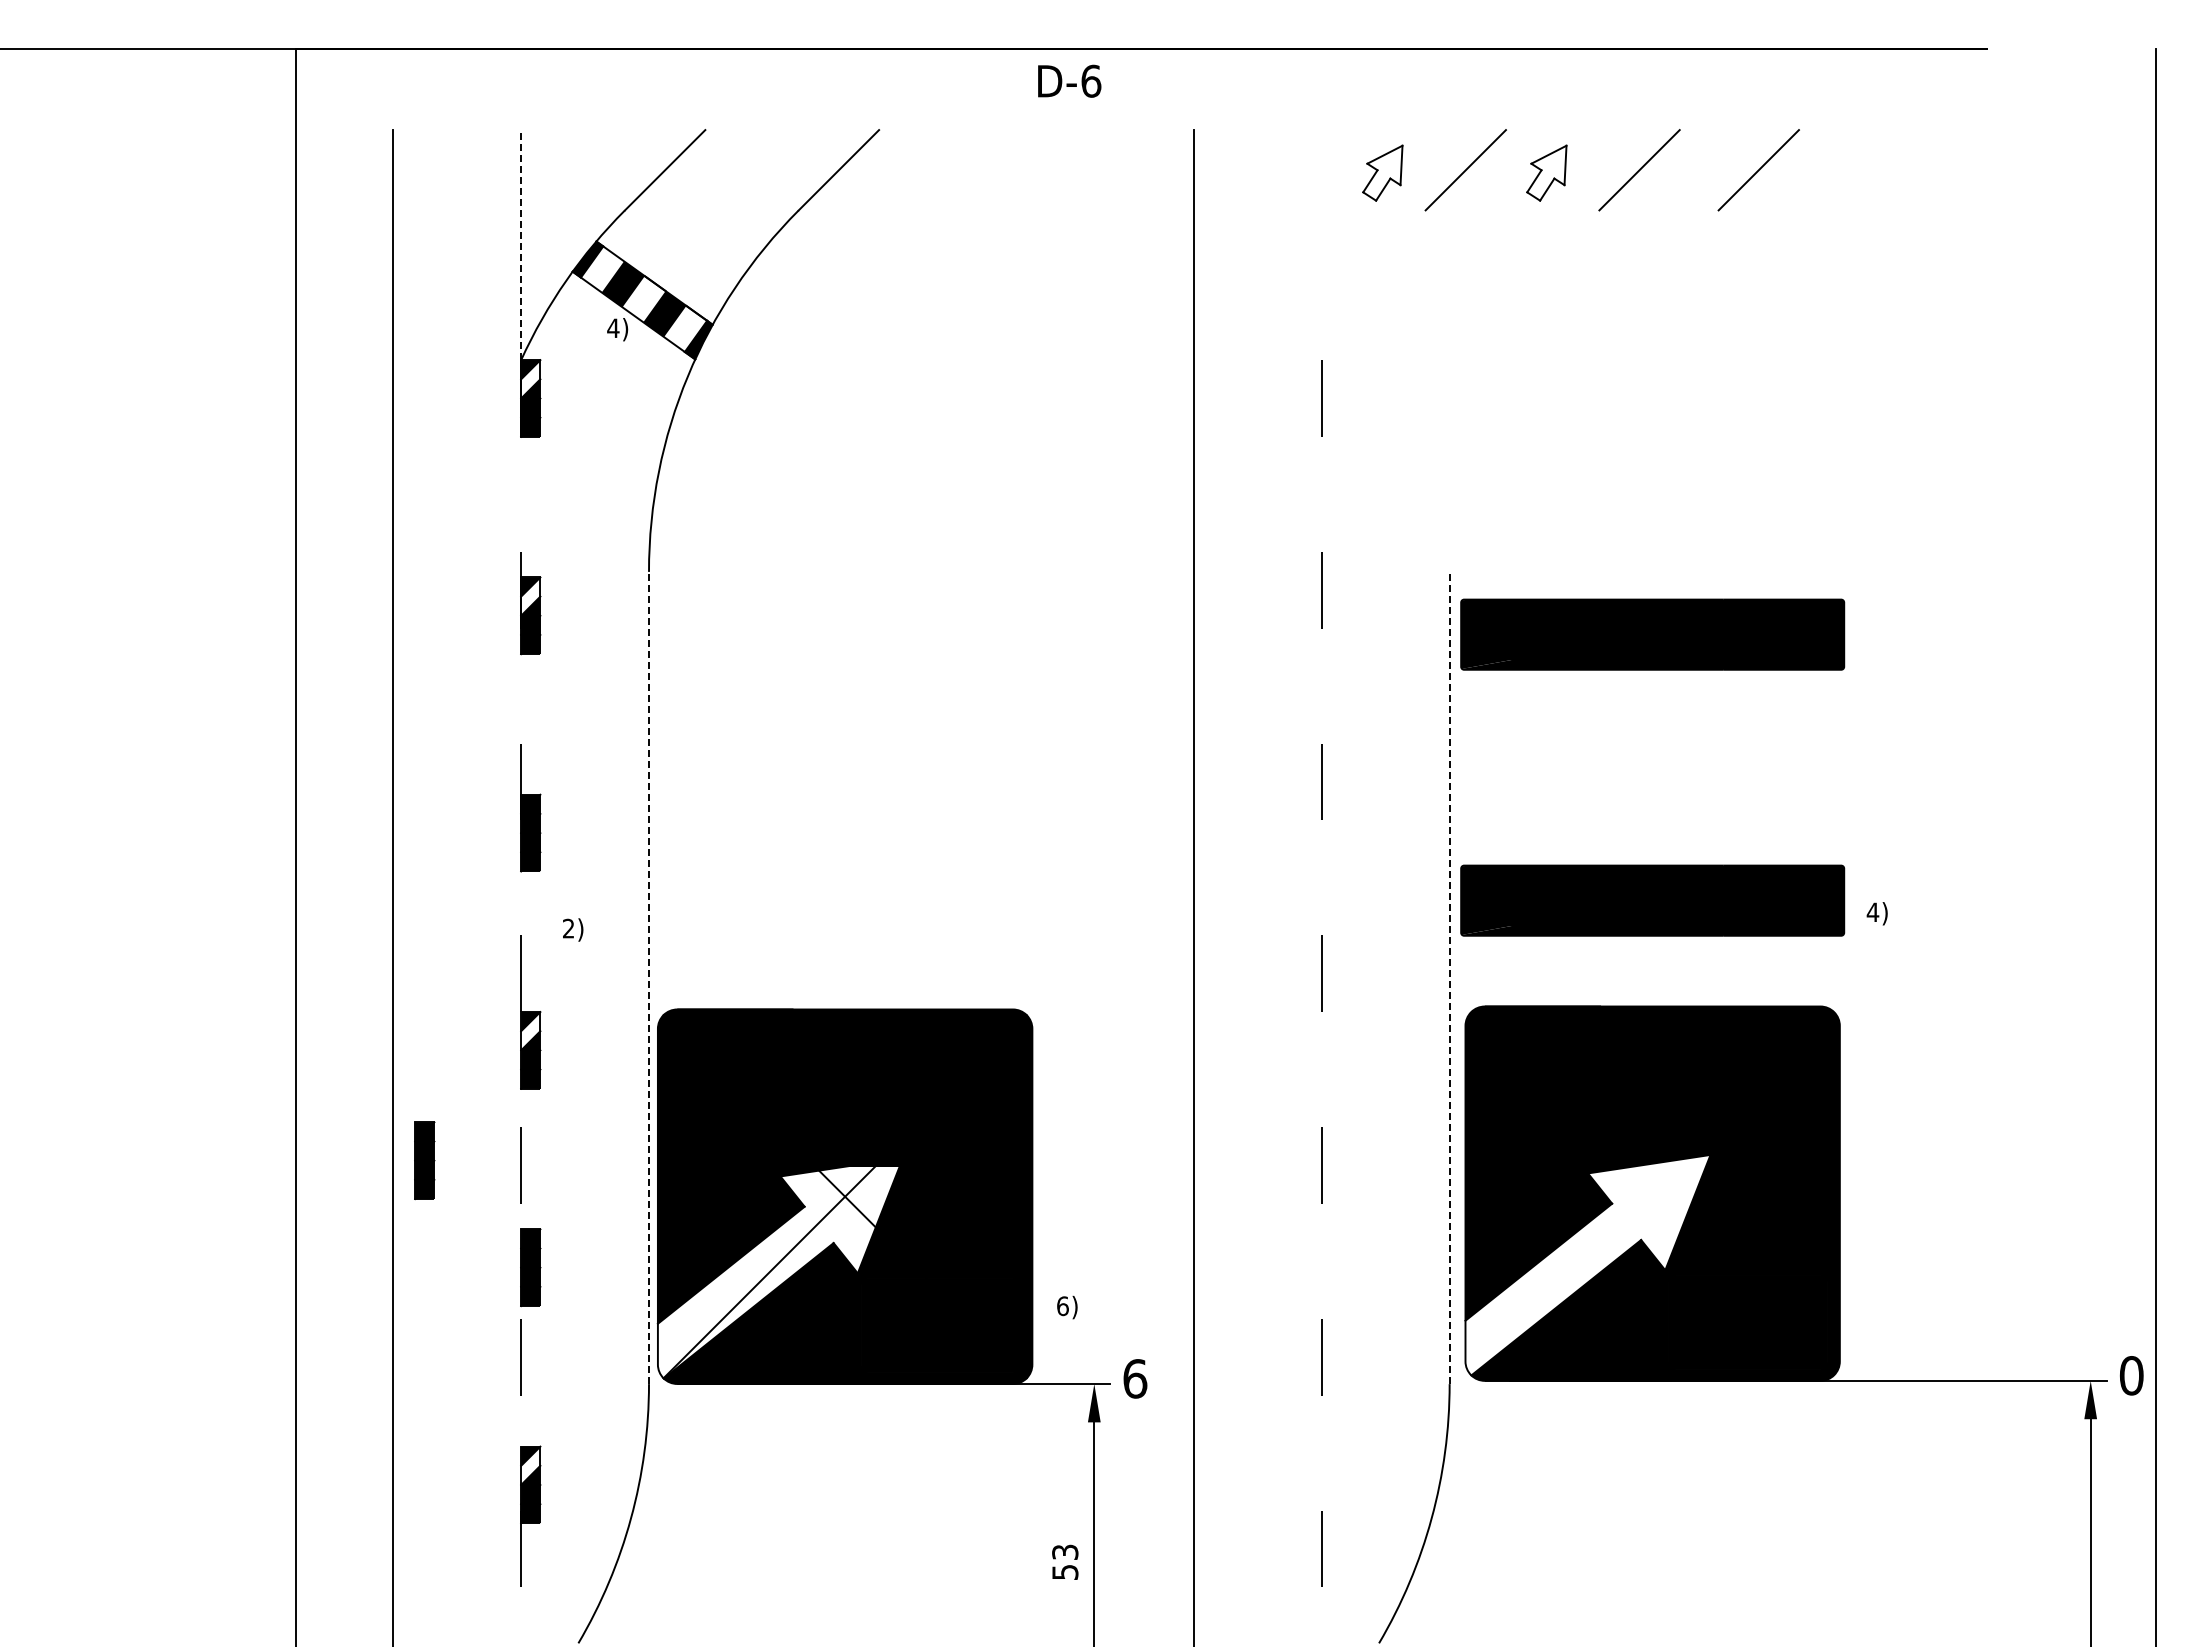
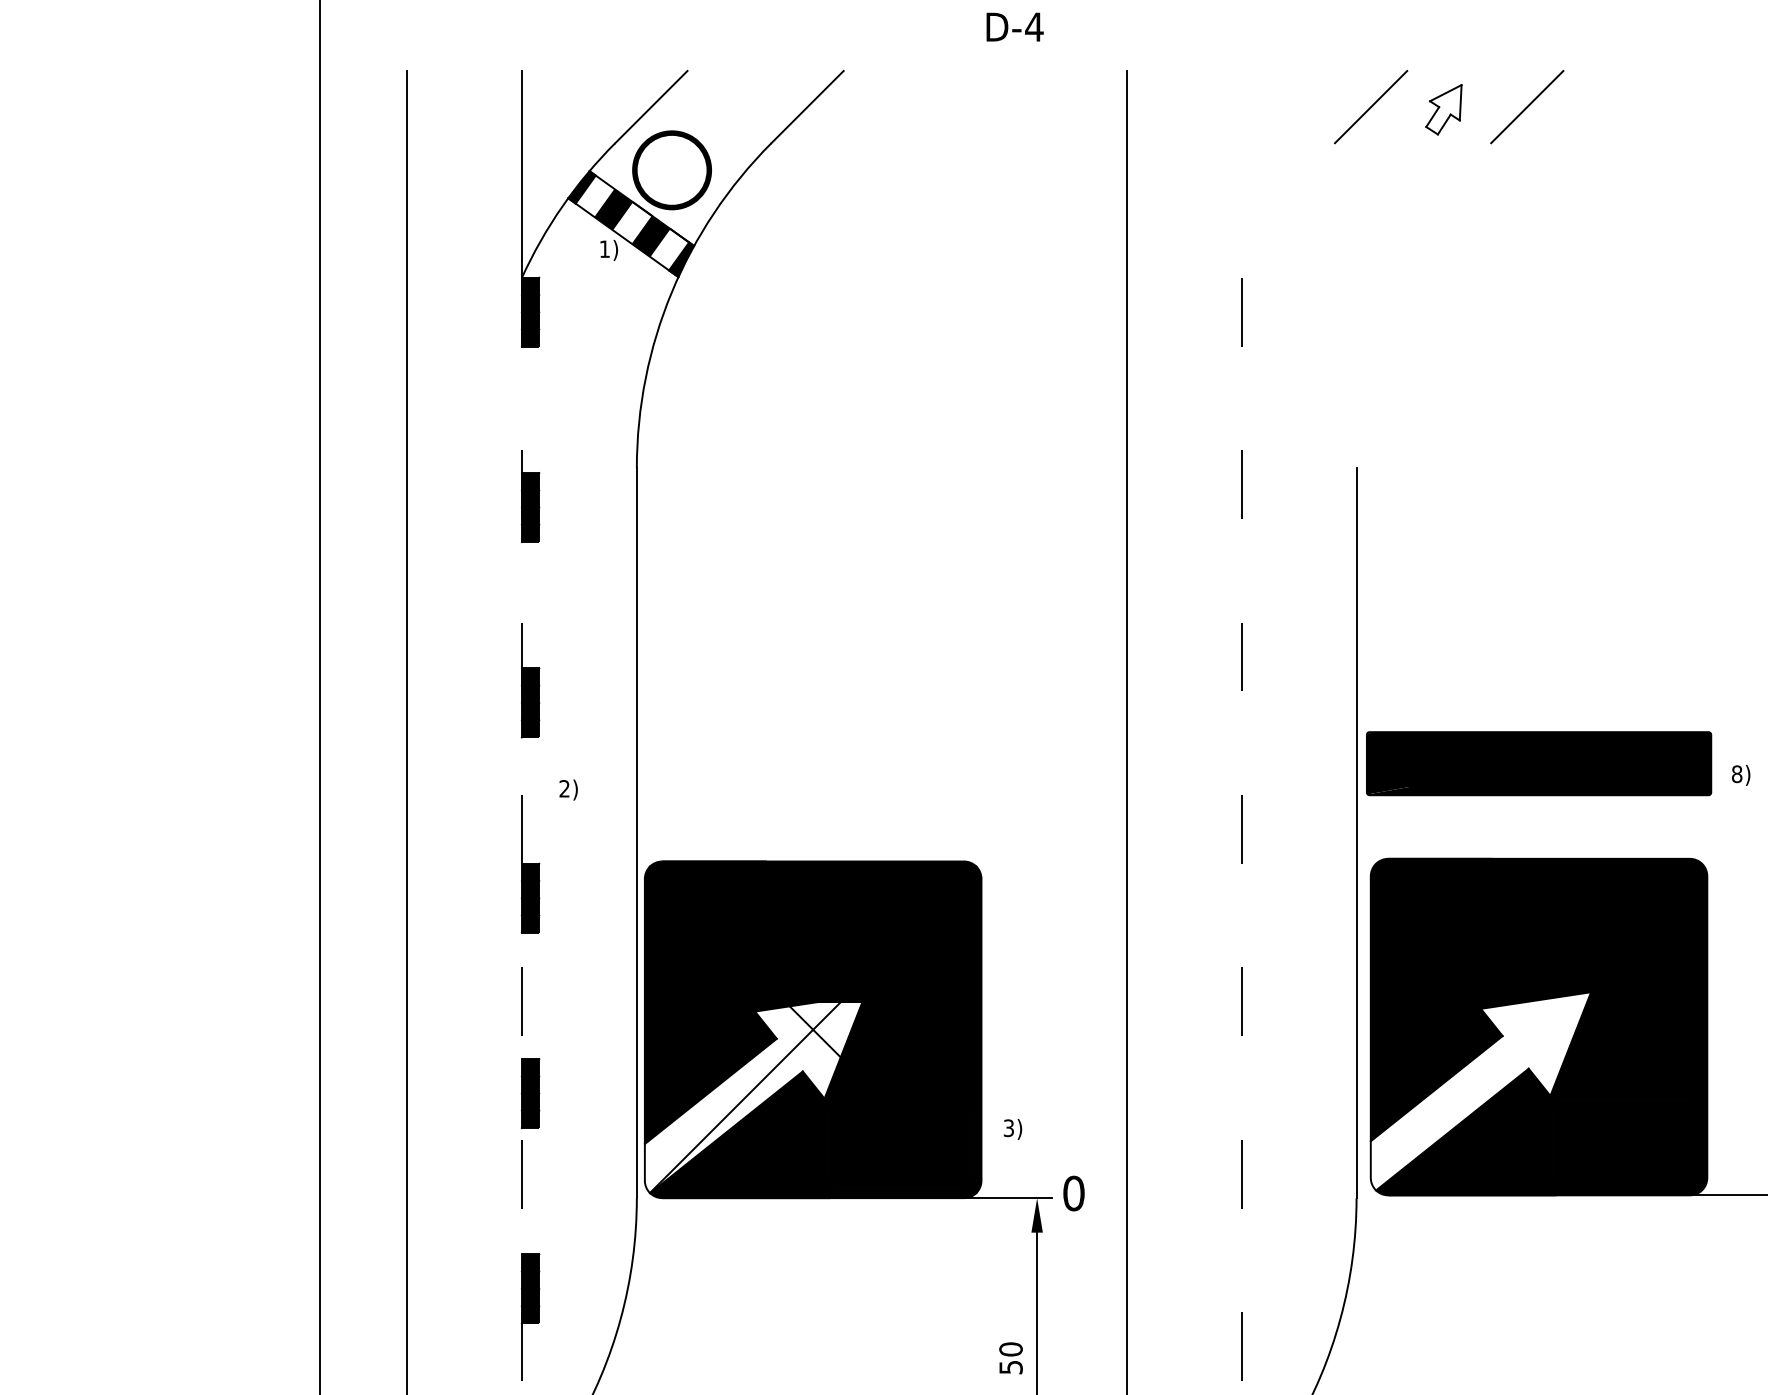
text: (1090, 80) -> (1033, 26), D-6 -> D-4
line: (1758, 170) -> (1634, 107), removed
part: (1382, 172) -> (1296, 109), removed
part: (687, 240) -> (671, 170), added
line: (521, 244) -> (522, 173), dashed -> solid
text: (613, 327) -> (604, 248), 4) -> 1)
fill: (530, 379) -> (530, 295), added
fill: (530, 596) -> (530, 490), added
part: (1652, 634) -> (1538, 524), removed
text: (1872, 912) -> (1736, 774), 4) -> 8)
line: (649, 977) -> (637, 832), dashed -> solid
line: (1449, 977) -> (1356, 832), dashed -> solid
fill: (530, 1031) -> (530, 881), added
part: (424, 1160) -> (435, 997), removed
text: (1062, 1306) -> (1008, 1128), 6) -> 3)
text: (1135, 1378) -> (1074, 1193), 6 -> 0
fill: (530, 1465) -> (530, 1271), added
text: (1065, 1552) -> (1011, 1349), 53 -> 50

